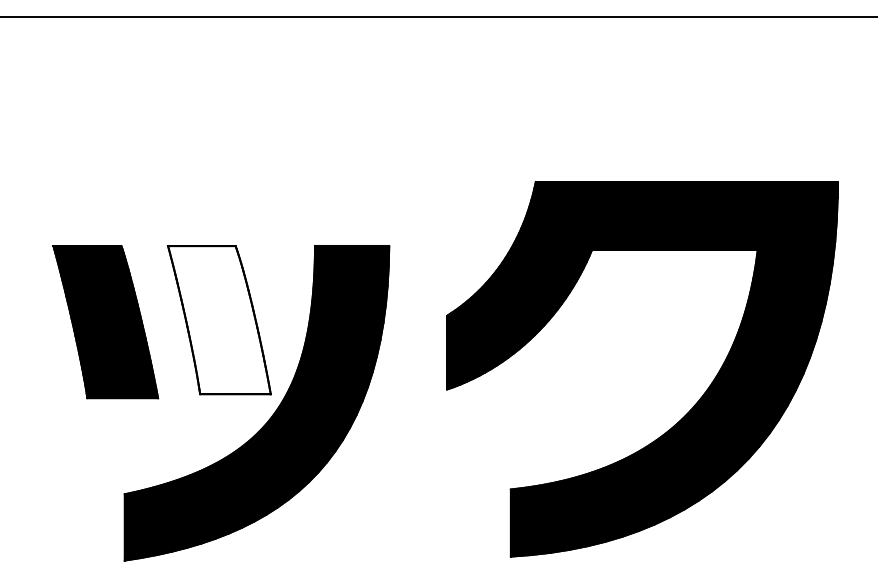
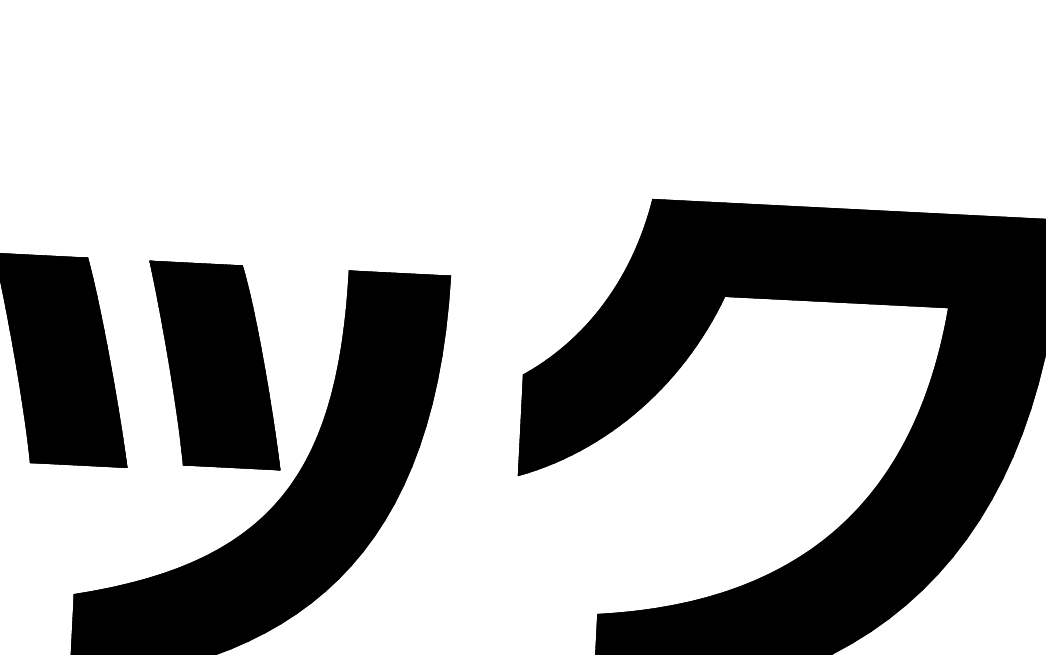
fill: (219, 320) -> (215, 365), added

